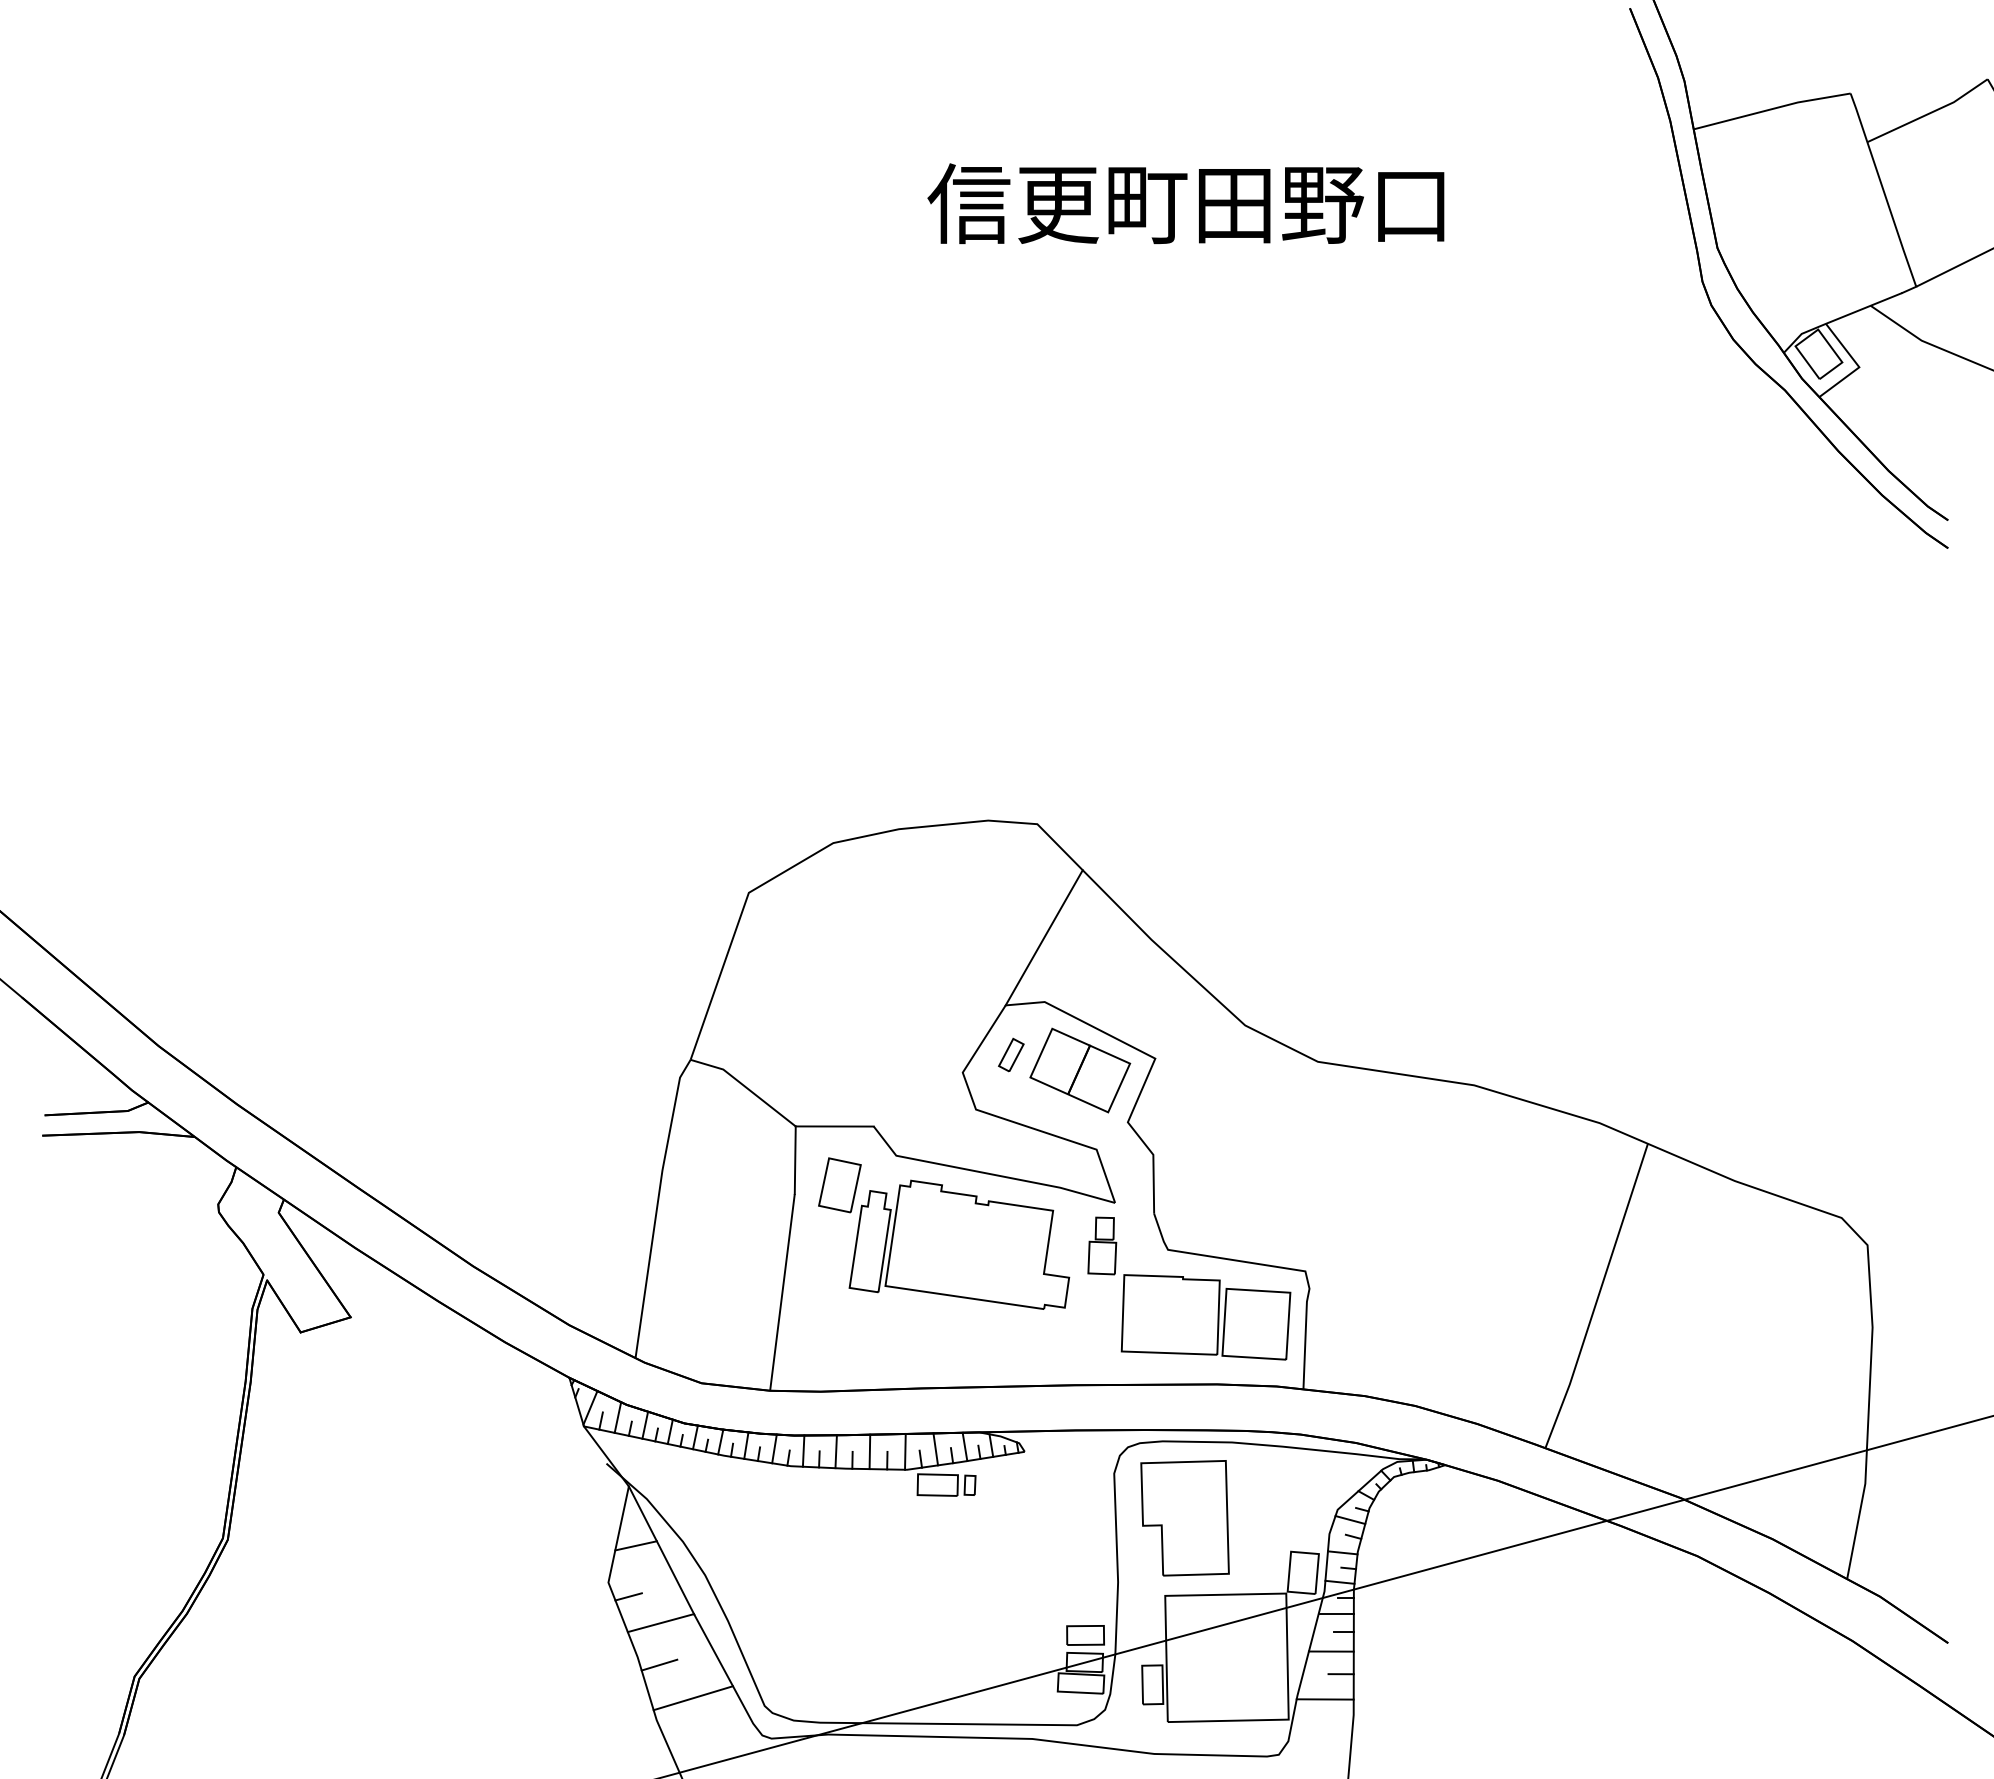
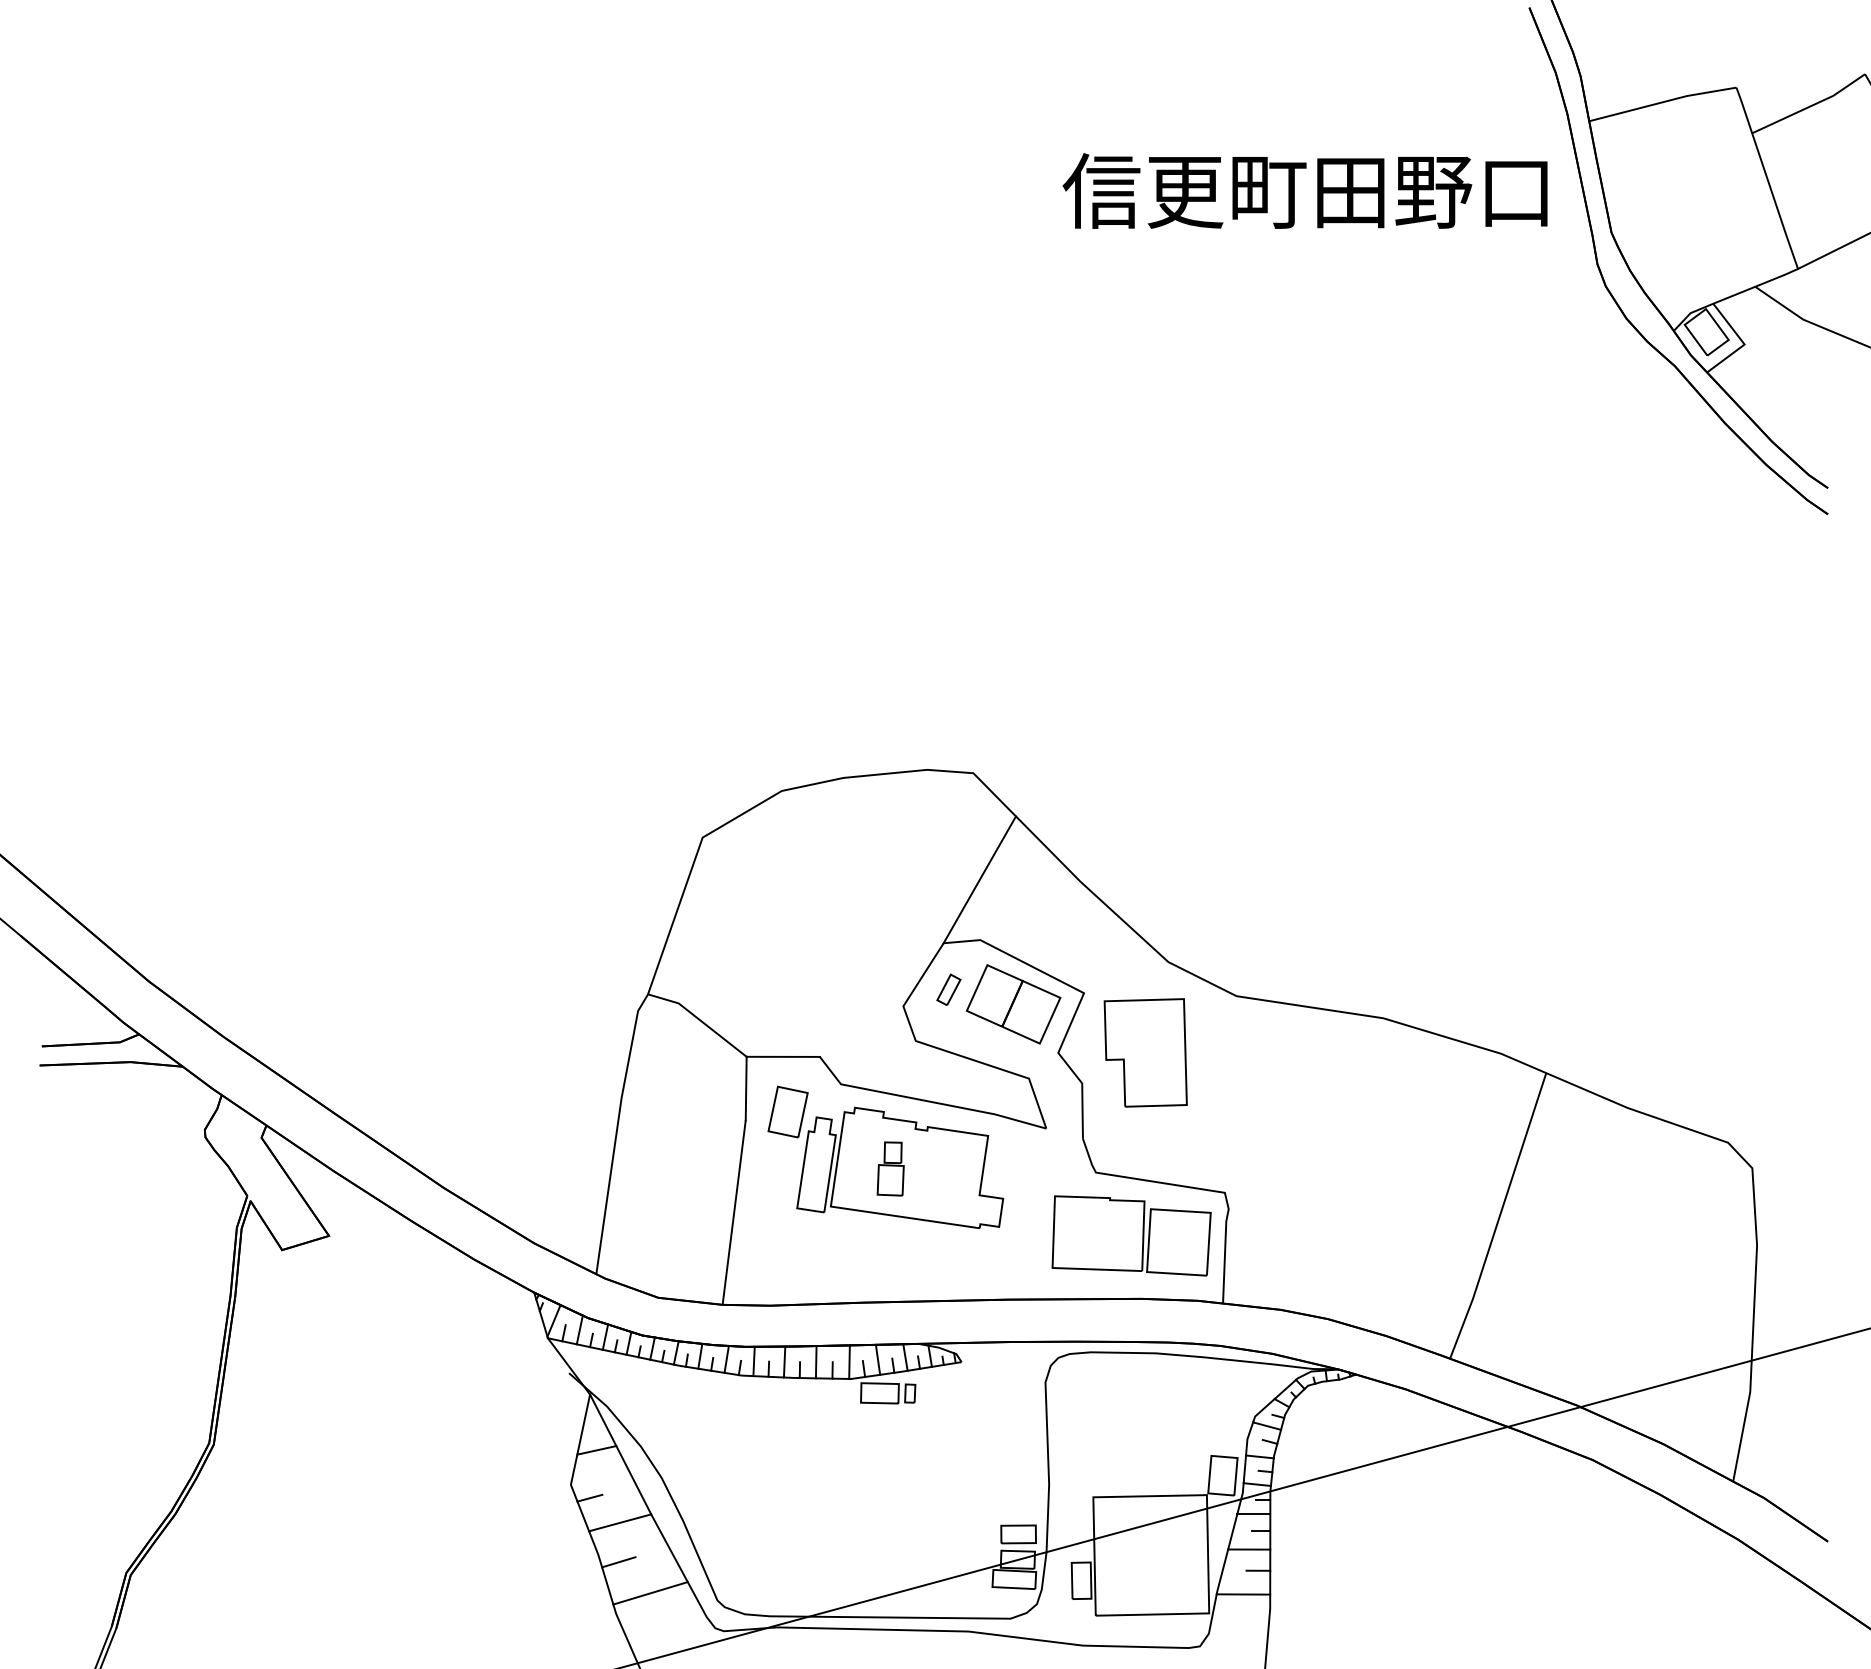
text: (1185, 203) -> (1304, 190), moved
part: (1102, 1245) -> (890, 1168), moved
part: (1184, 1518) -> (1145, 1053), moved

